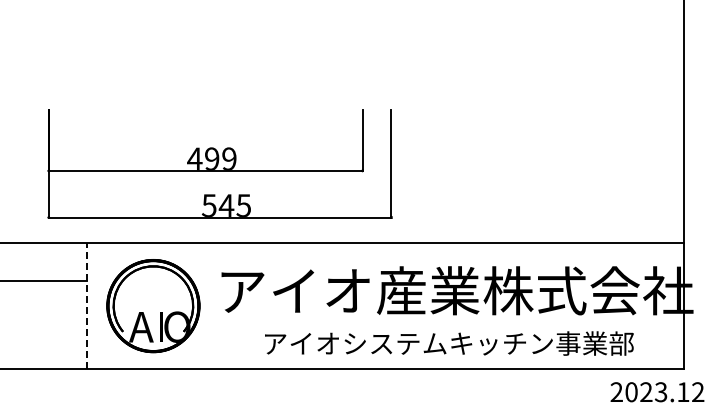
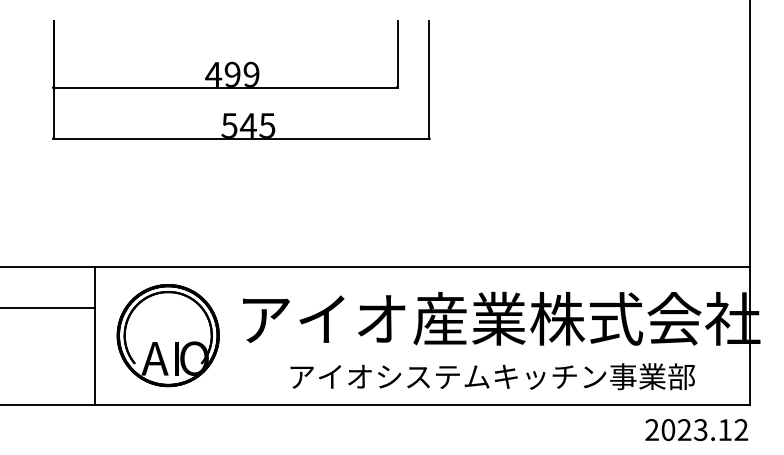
part: (219, 163) -> (240, 79), moved
line: (86, 306) -> (94, 336), dashed -> solid
text: (657, 392) -> (696, 430), moved

